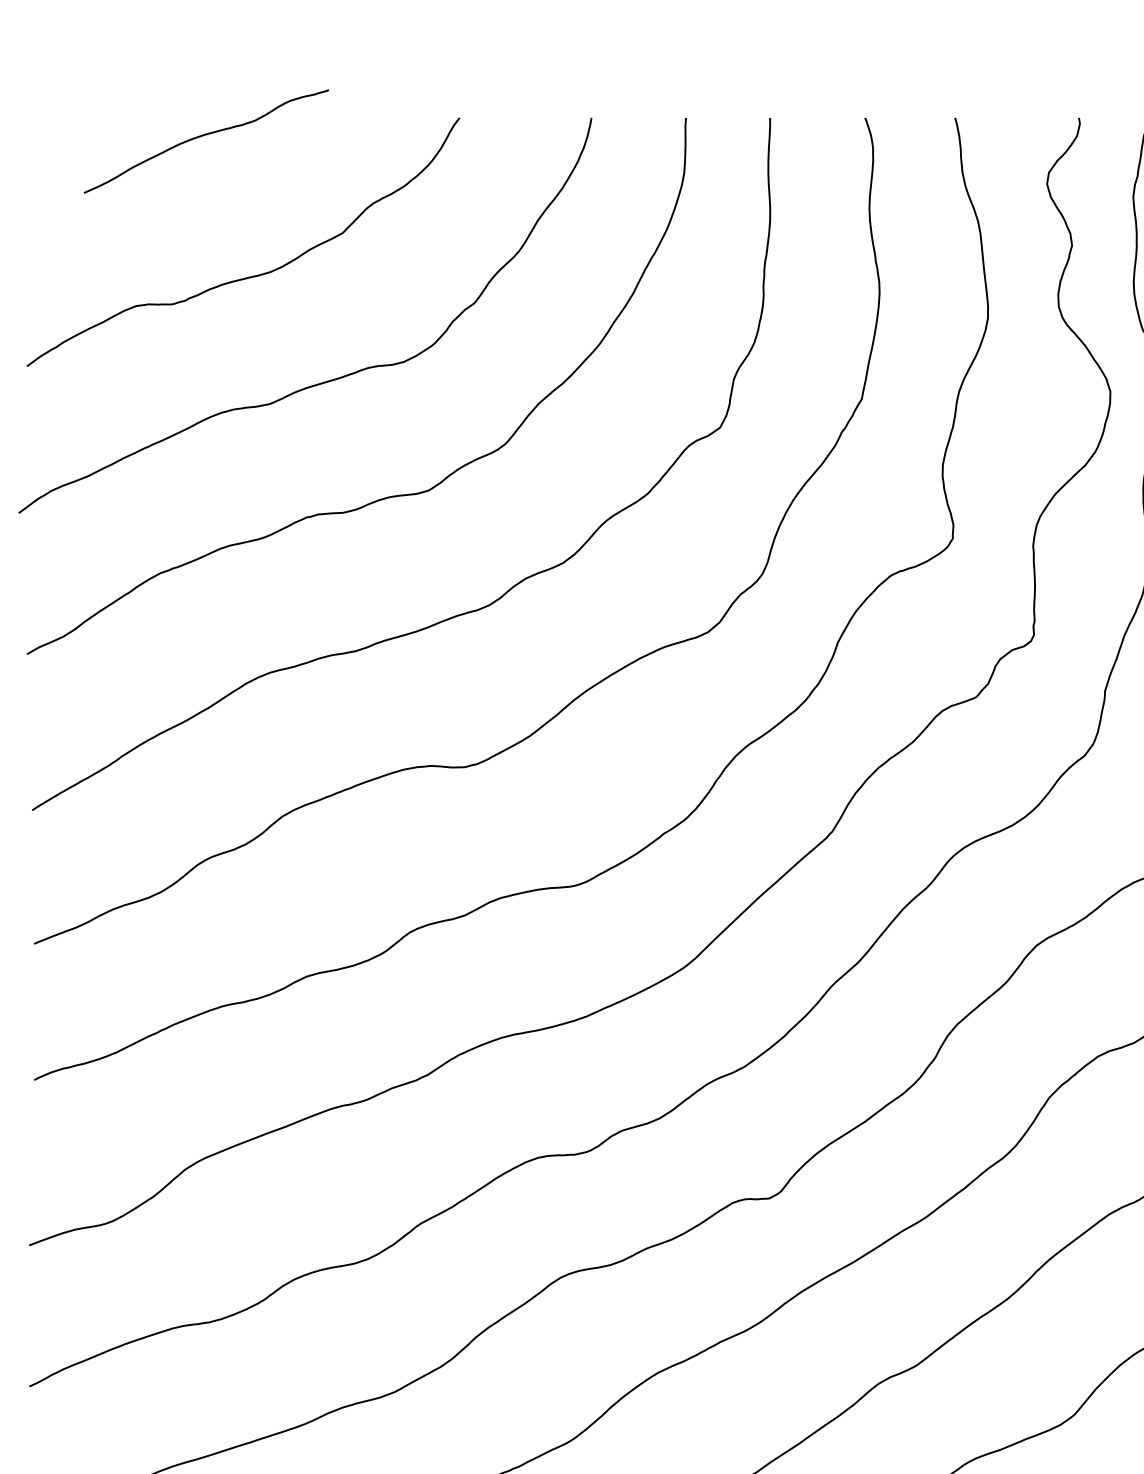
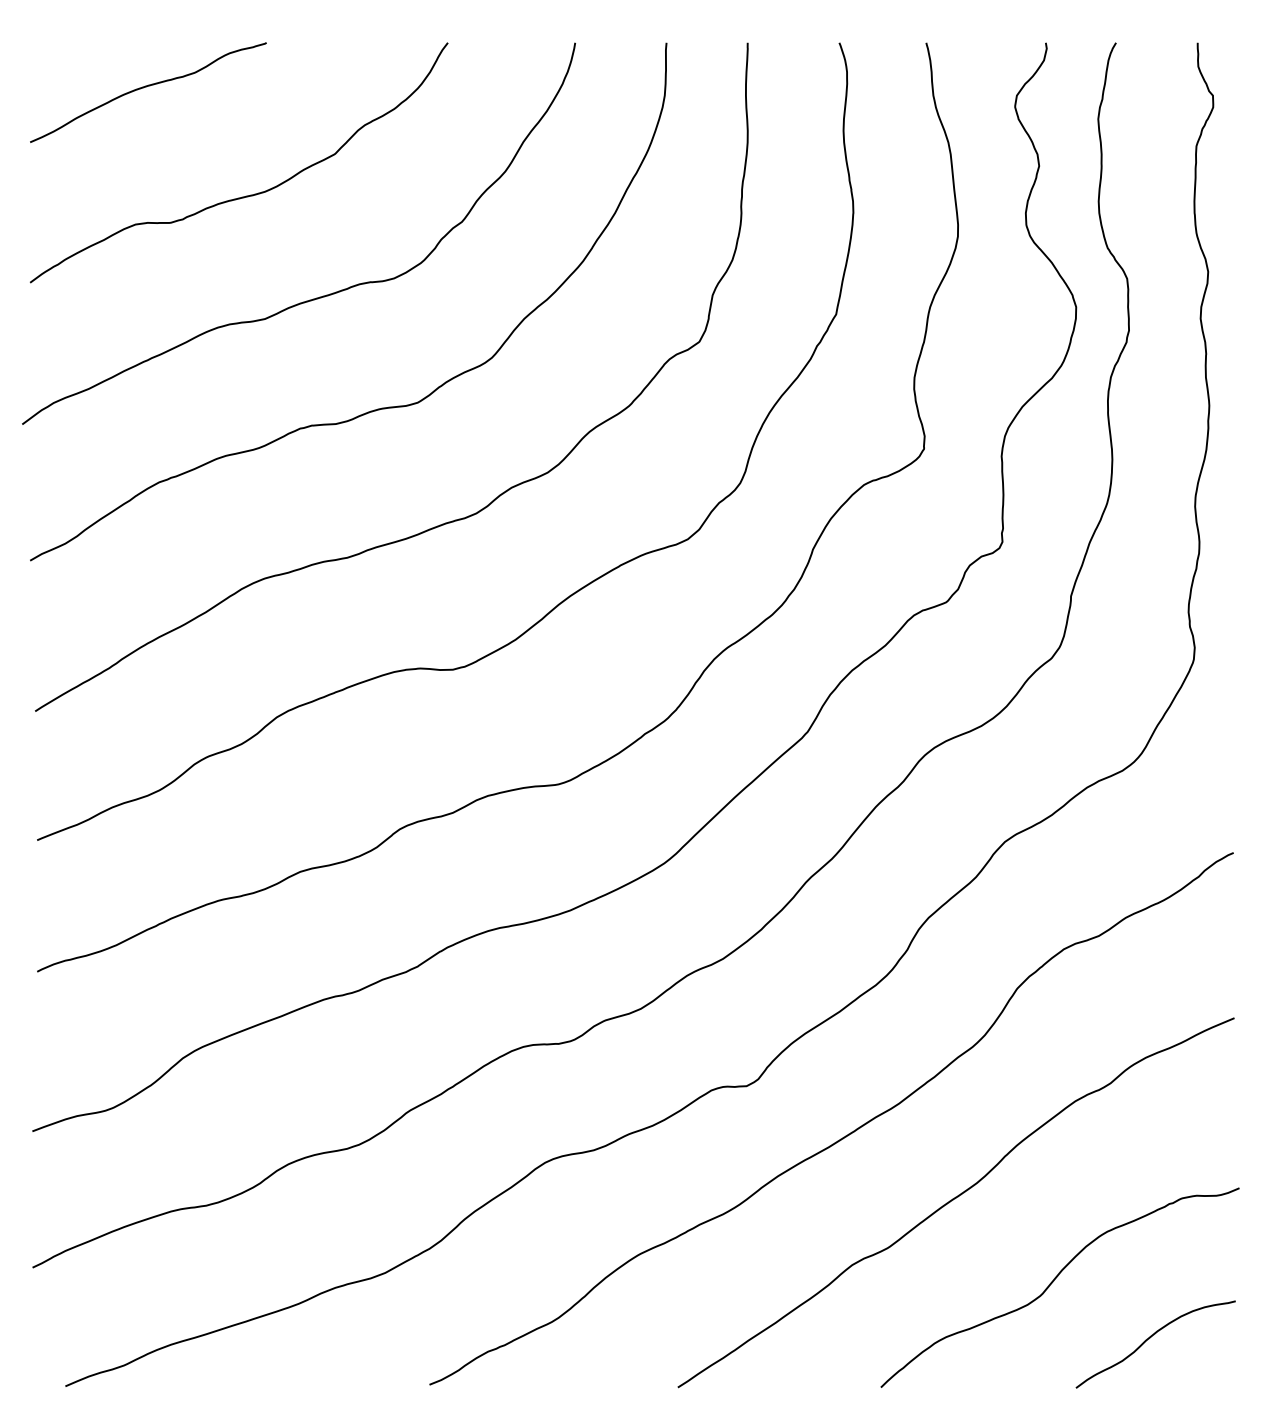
curve: (204, 136) -> (146, 87), moved

